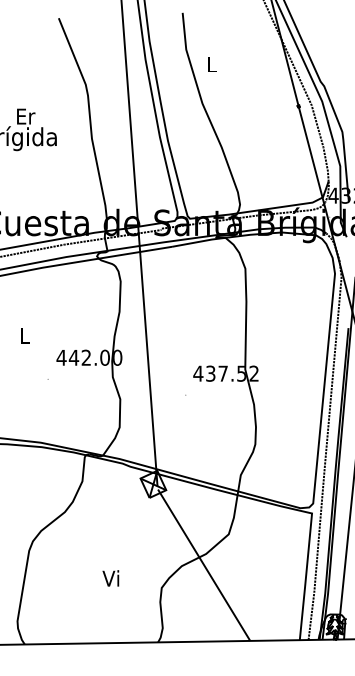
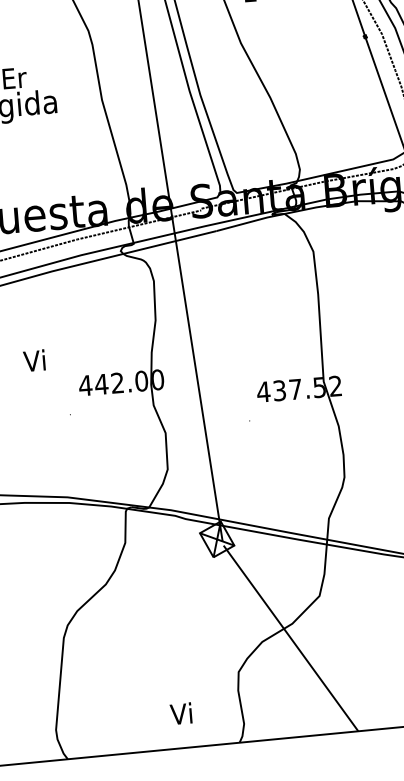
text: (23, 335) -> (34, 360), L -> Vi
text: (110, 578) -> (180, 713), moved

